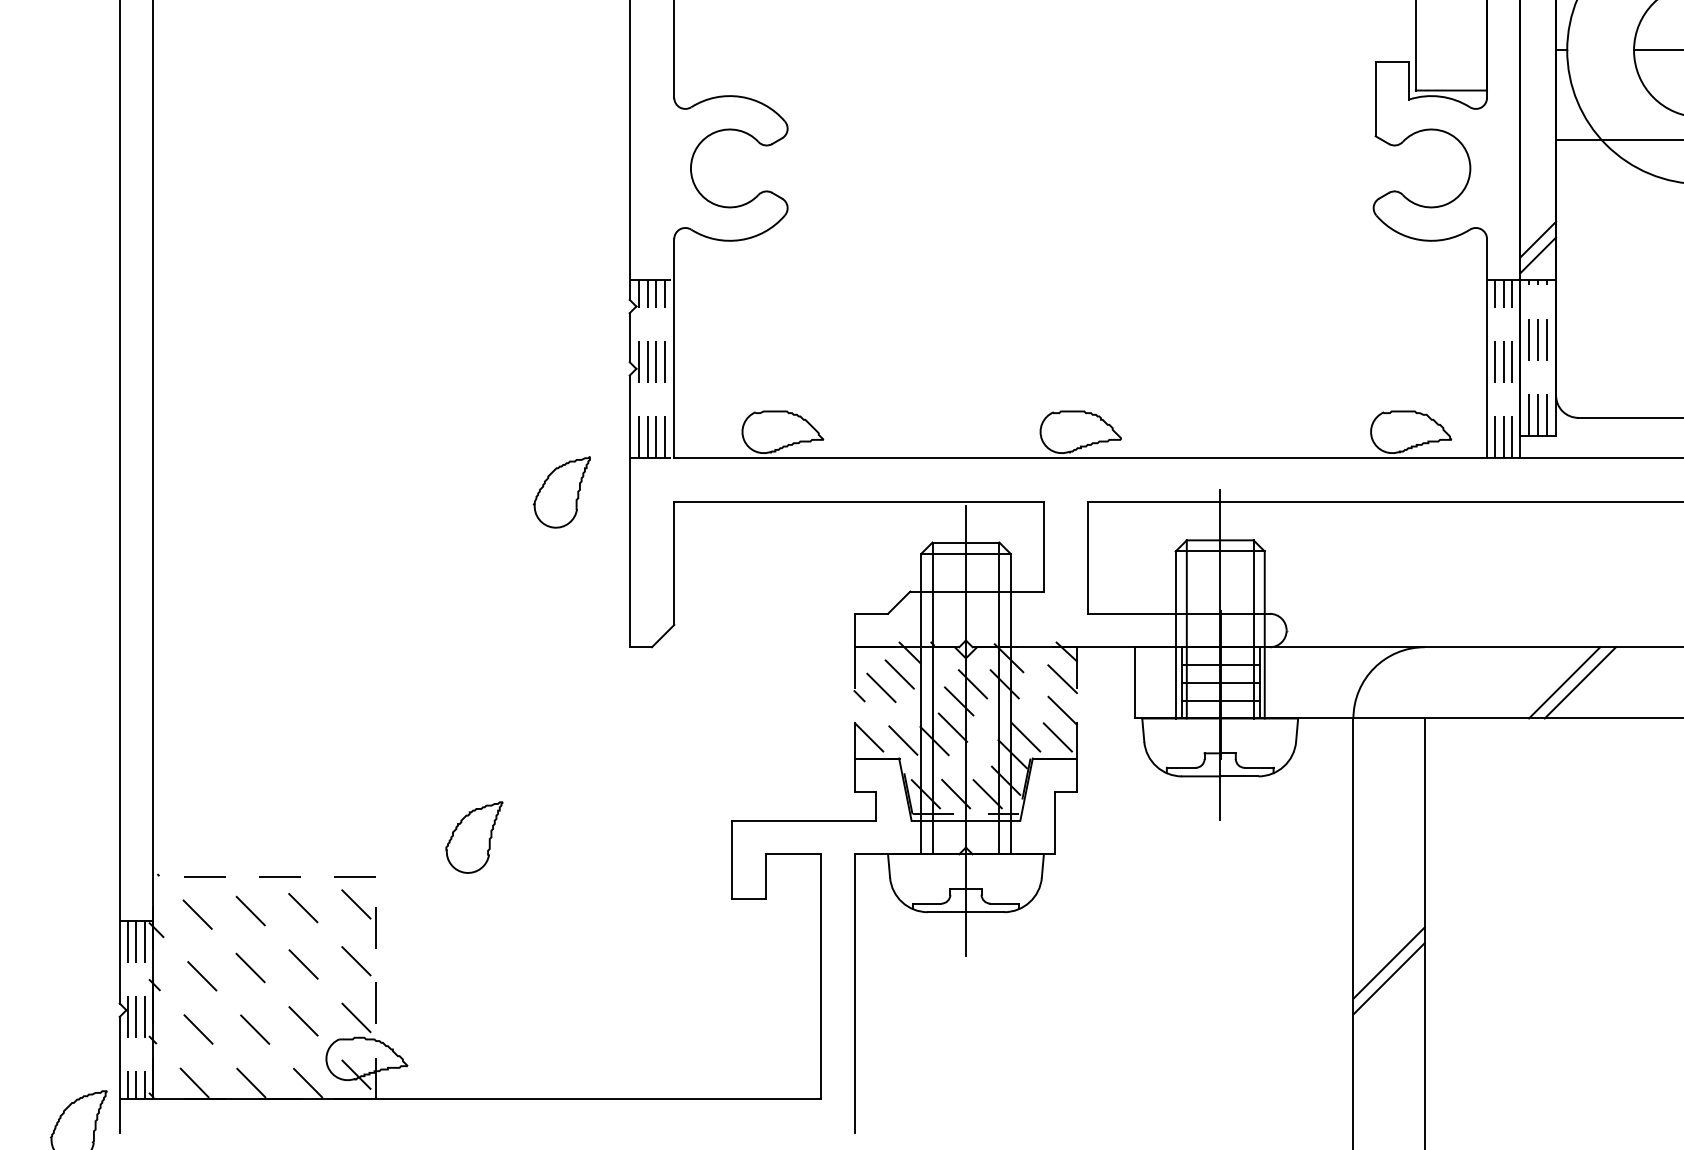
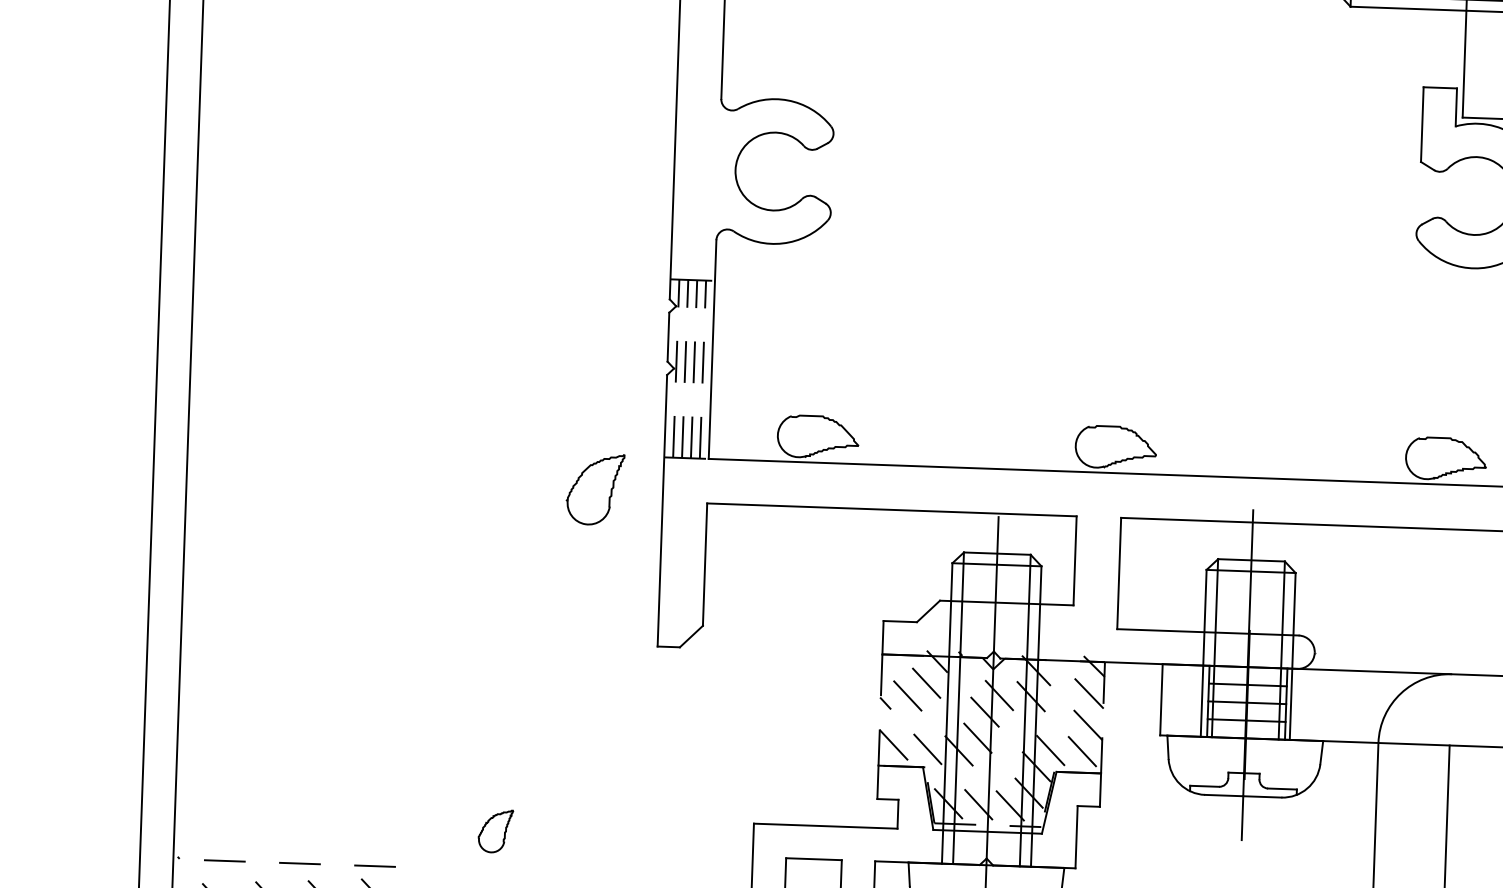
part: (474, 837) -> (495, 831), size x0.6

